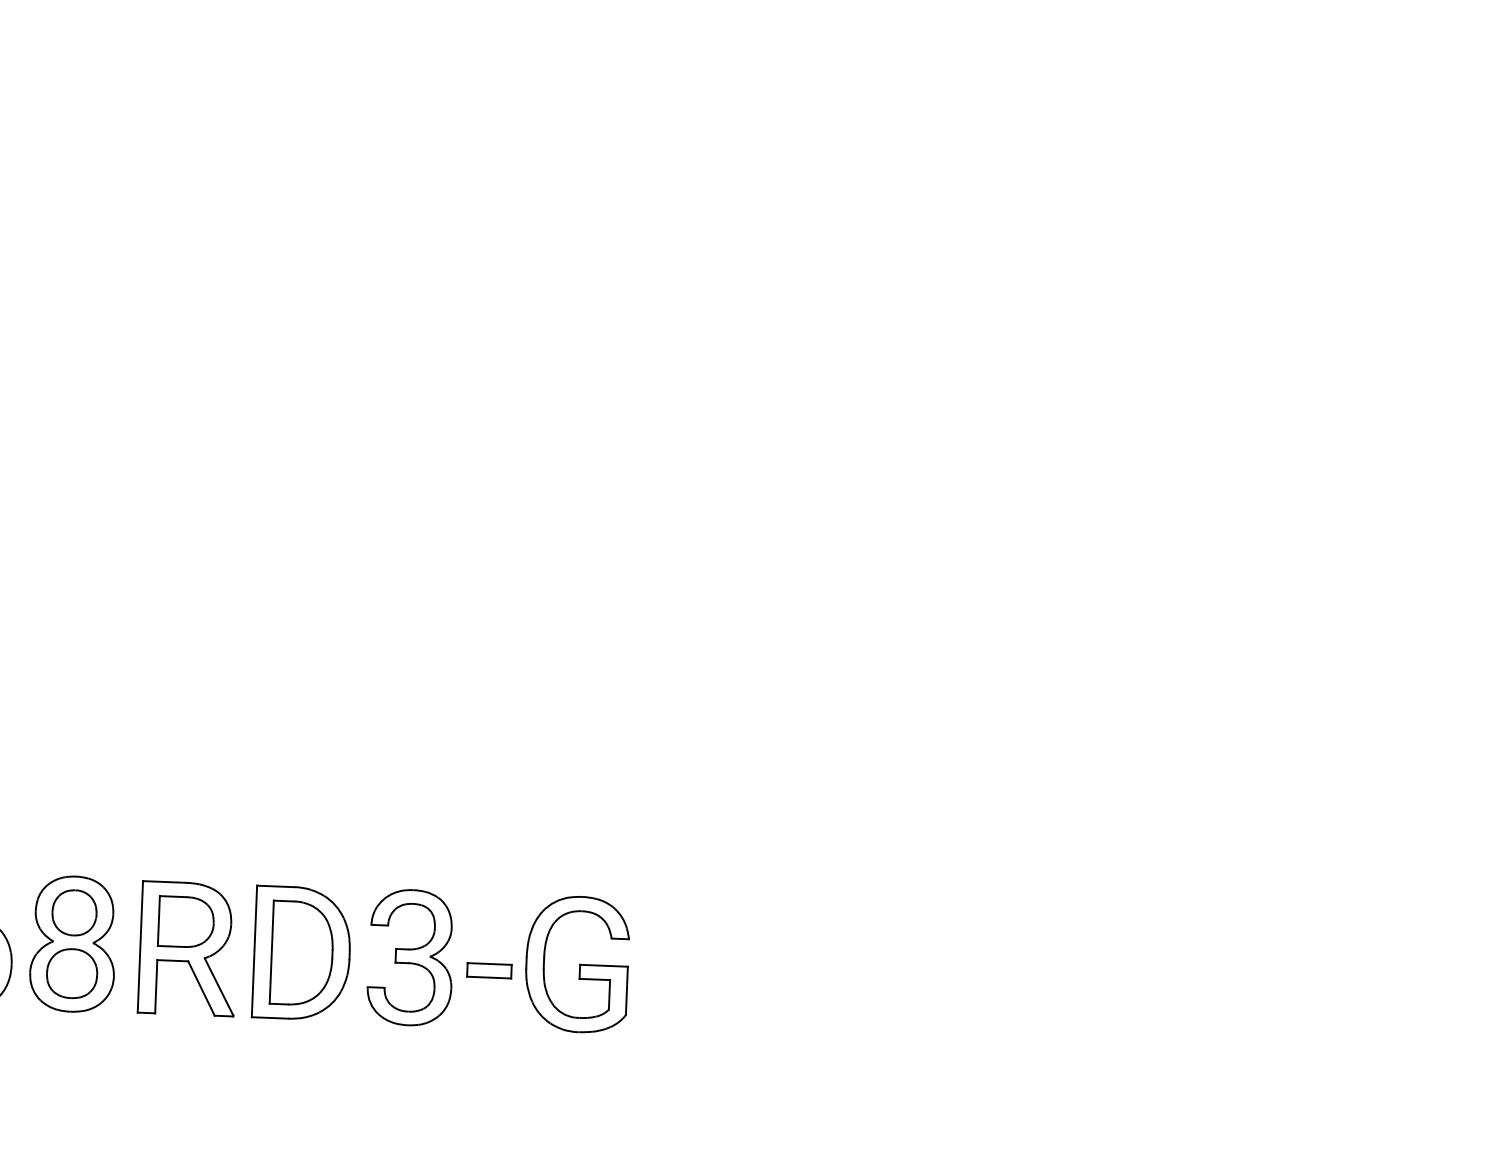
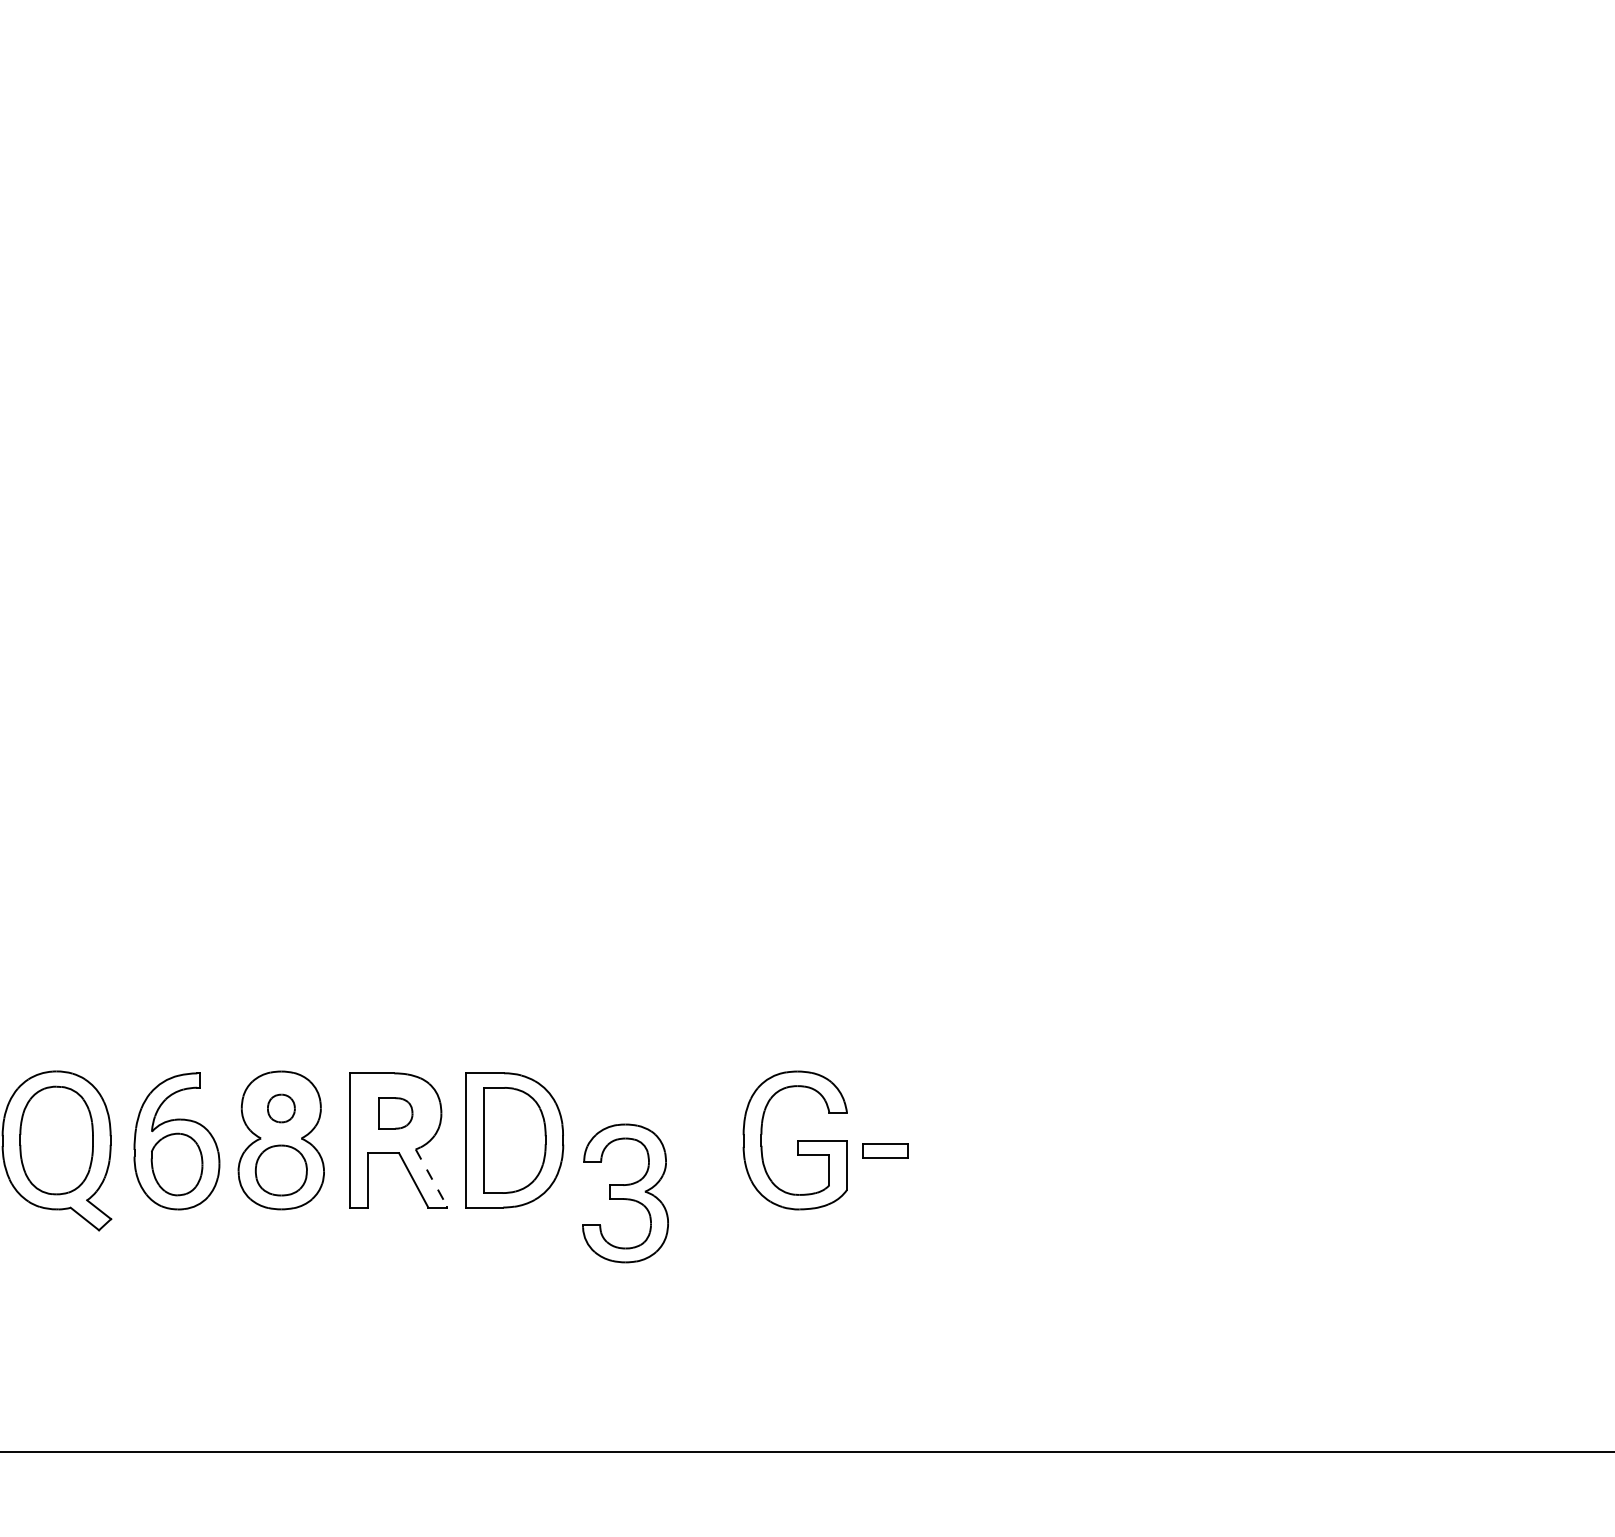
part: (74, 912) -> (281, 1108), size x0.6
part: (186, 922) -> (395, 1113), size x0.6
part: (410, 957) -> (625, 1193), moved
part: (489, 970) -> (885, 1150), moved
line: (219, 986) -> (431, 1177), solid -> dashed

